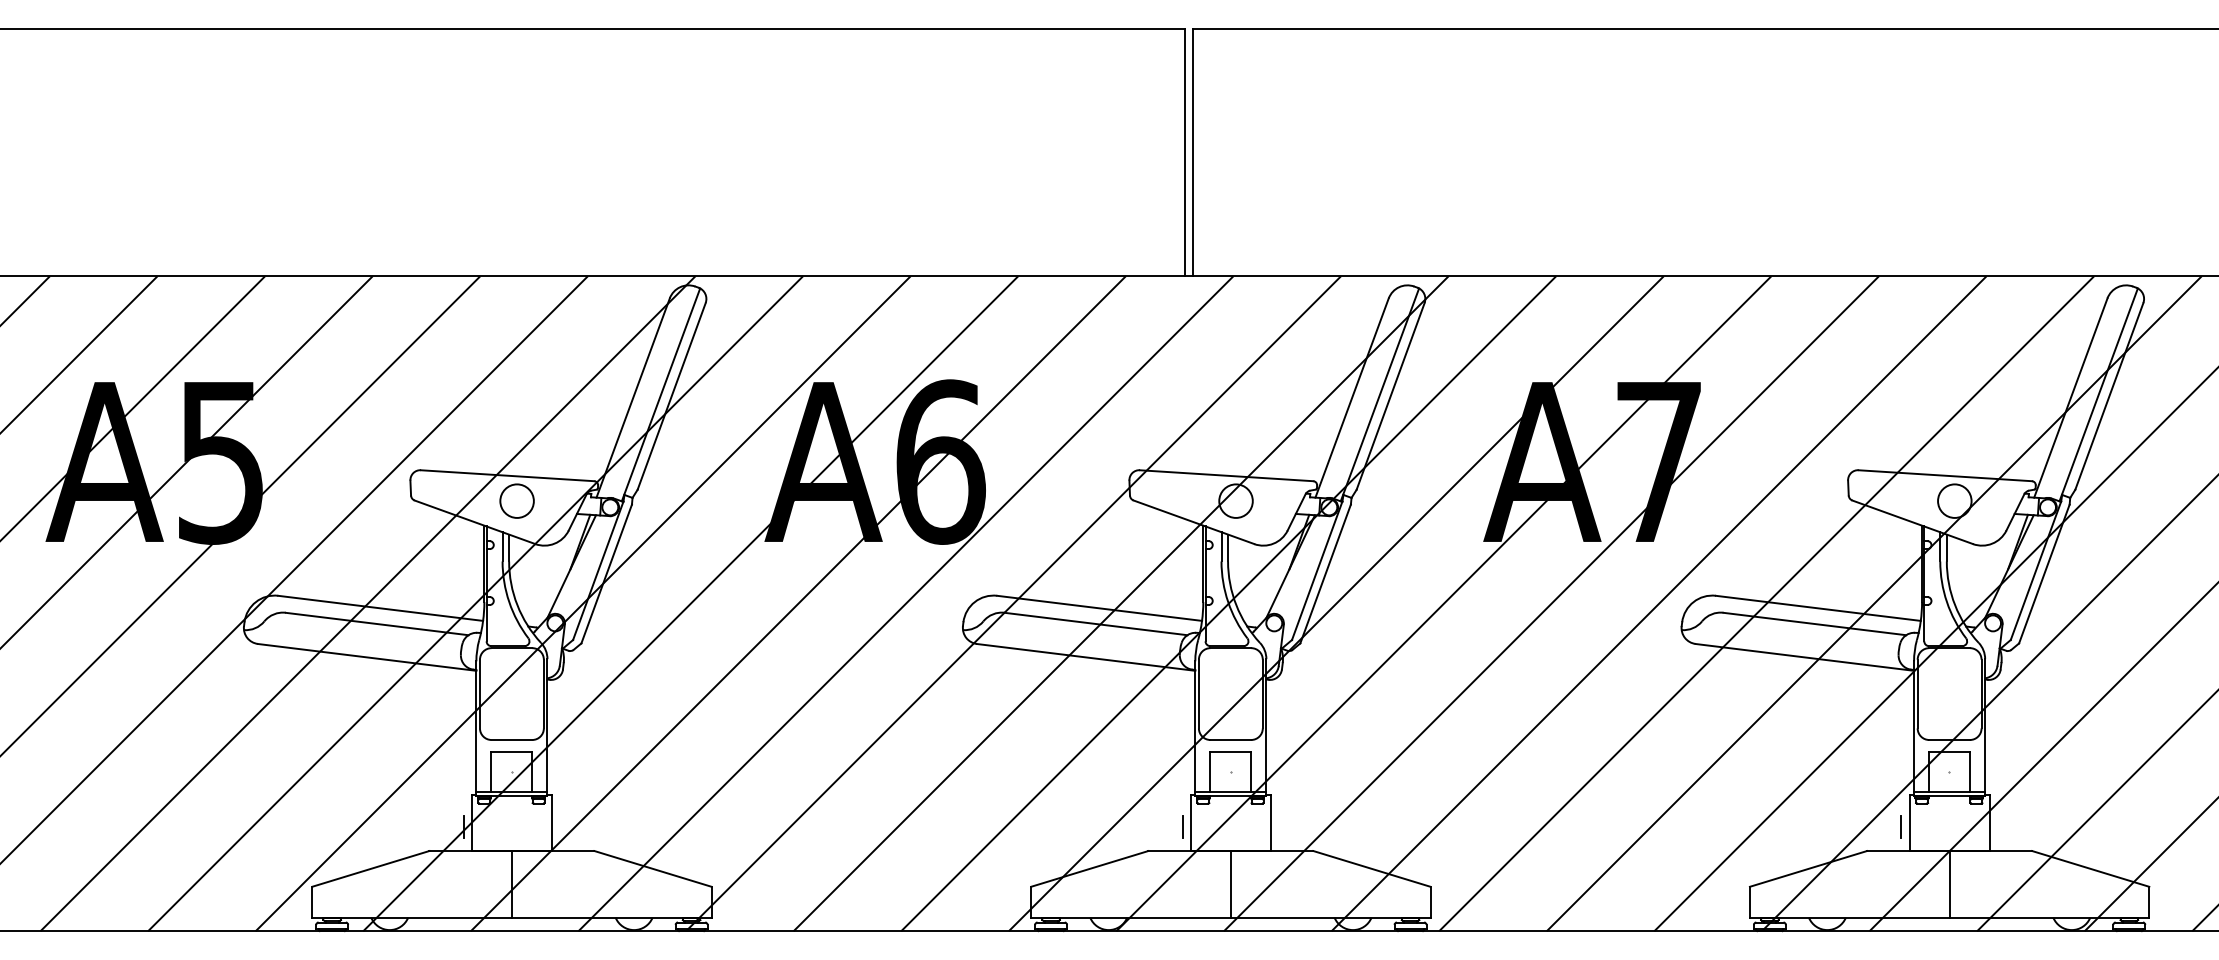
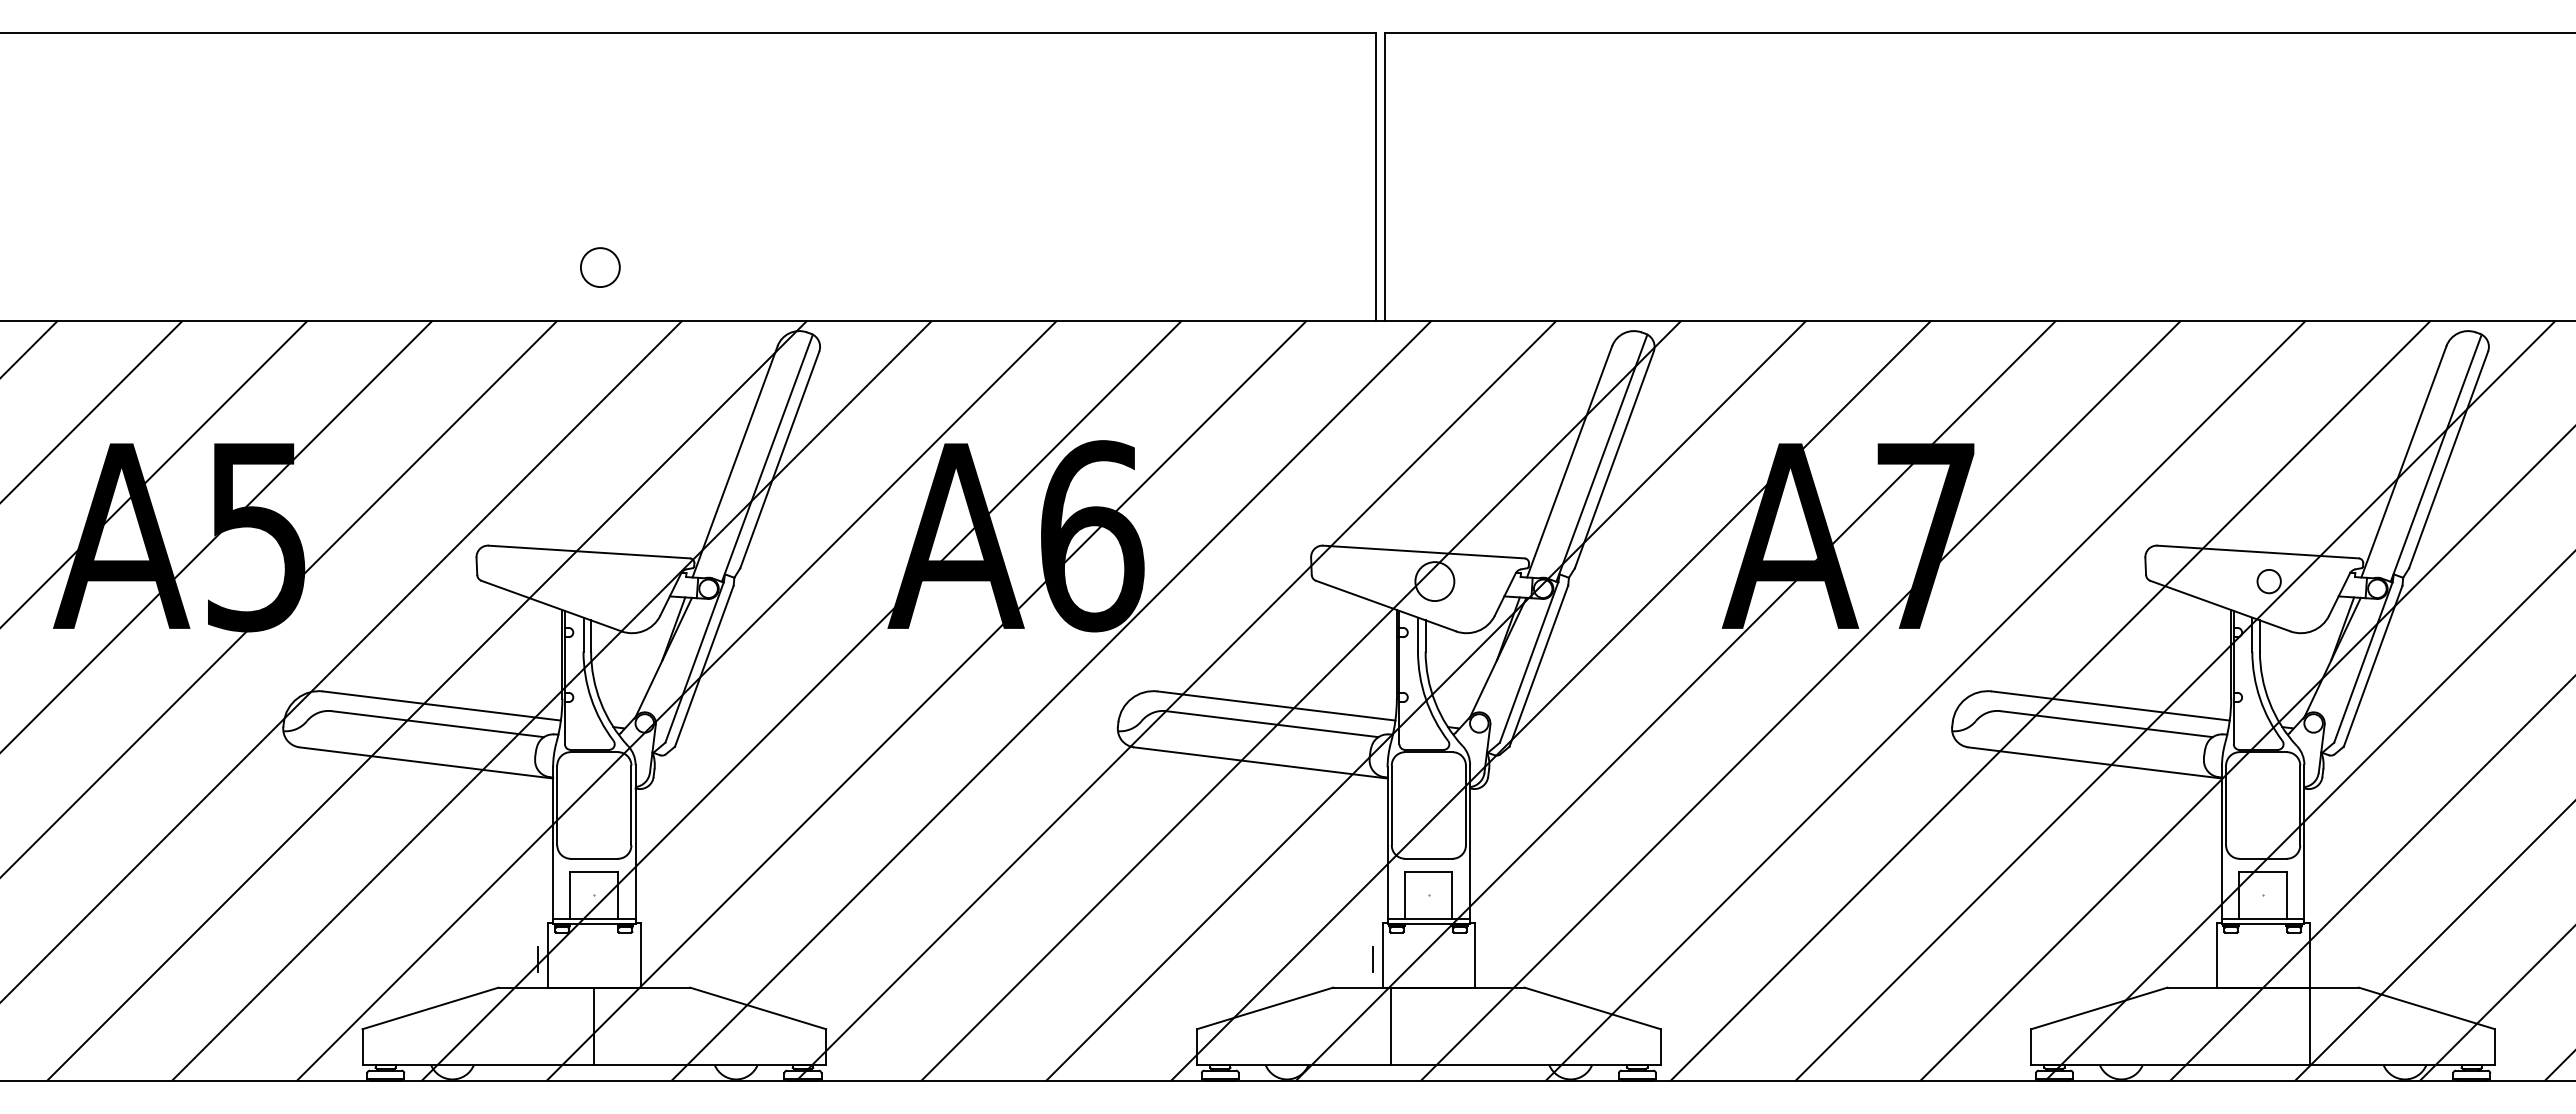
circle: (517, 501) -> (600, 267), moved
circle: (1954, 501) -> (2268, 581), size x0.6
line: (1901, 826) -> (2207, 959), removed
line: (1230, 884) -> (1390, 1026), moved
line: (1949, 884) -> (2310, 1026), moved

